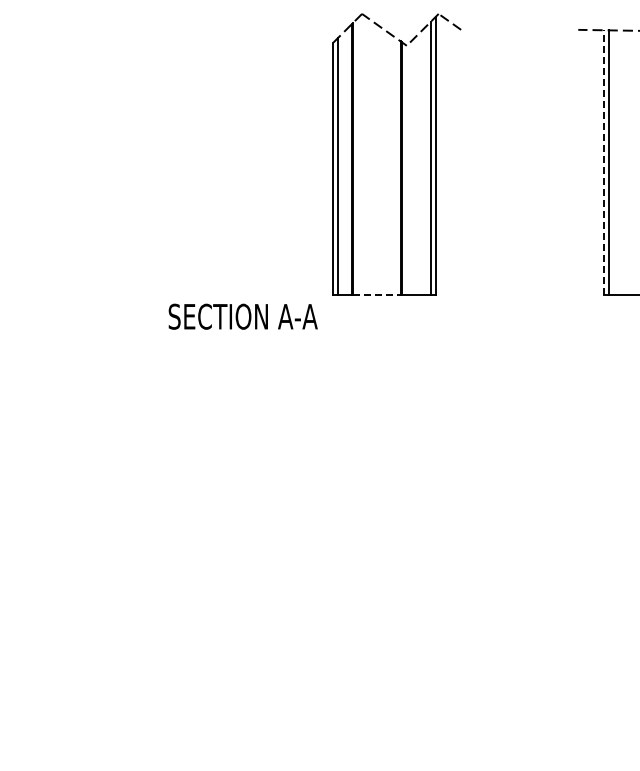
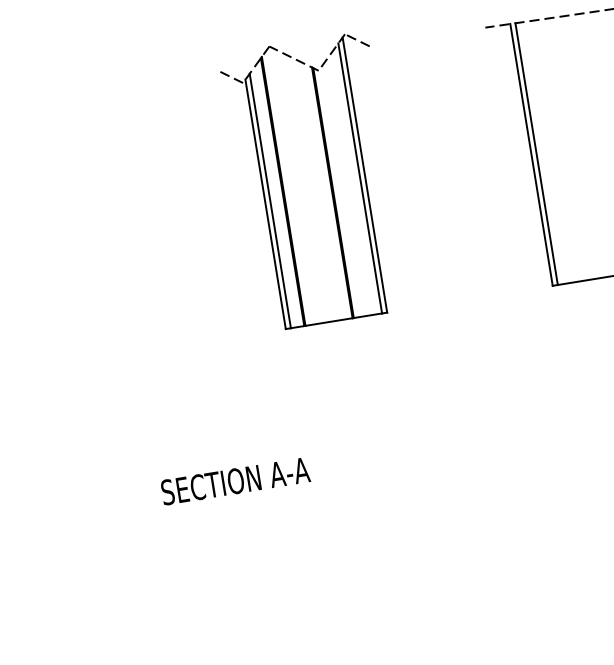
line: (318, 37) -> (230, 76), added
line: (603, 162) -> (531, 154), dashed -> solid
line: (376, 295) -> (328, 322), dashed -> solid
text: (242, 316) -> (234, 481), moved

